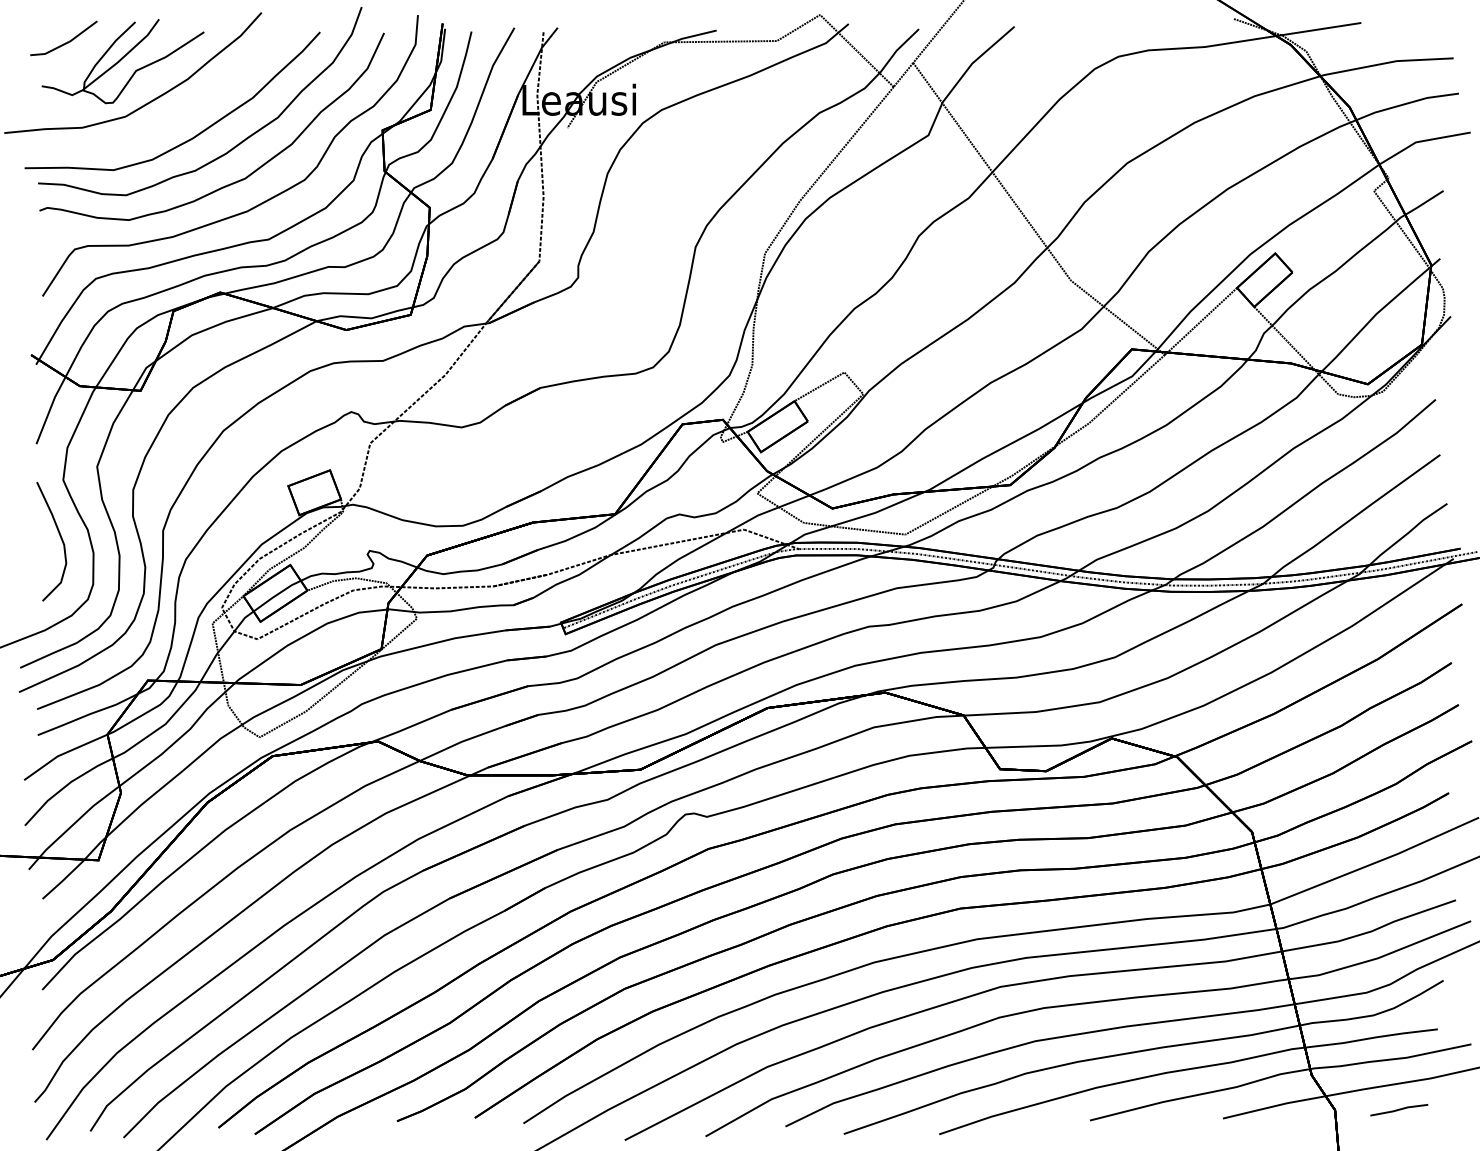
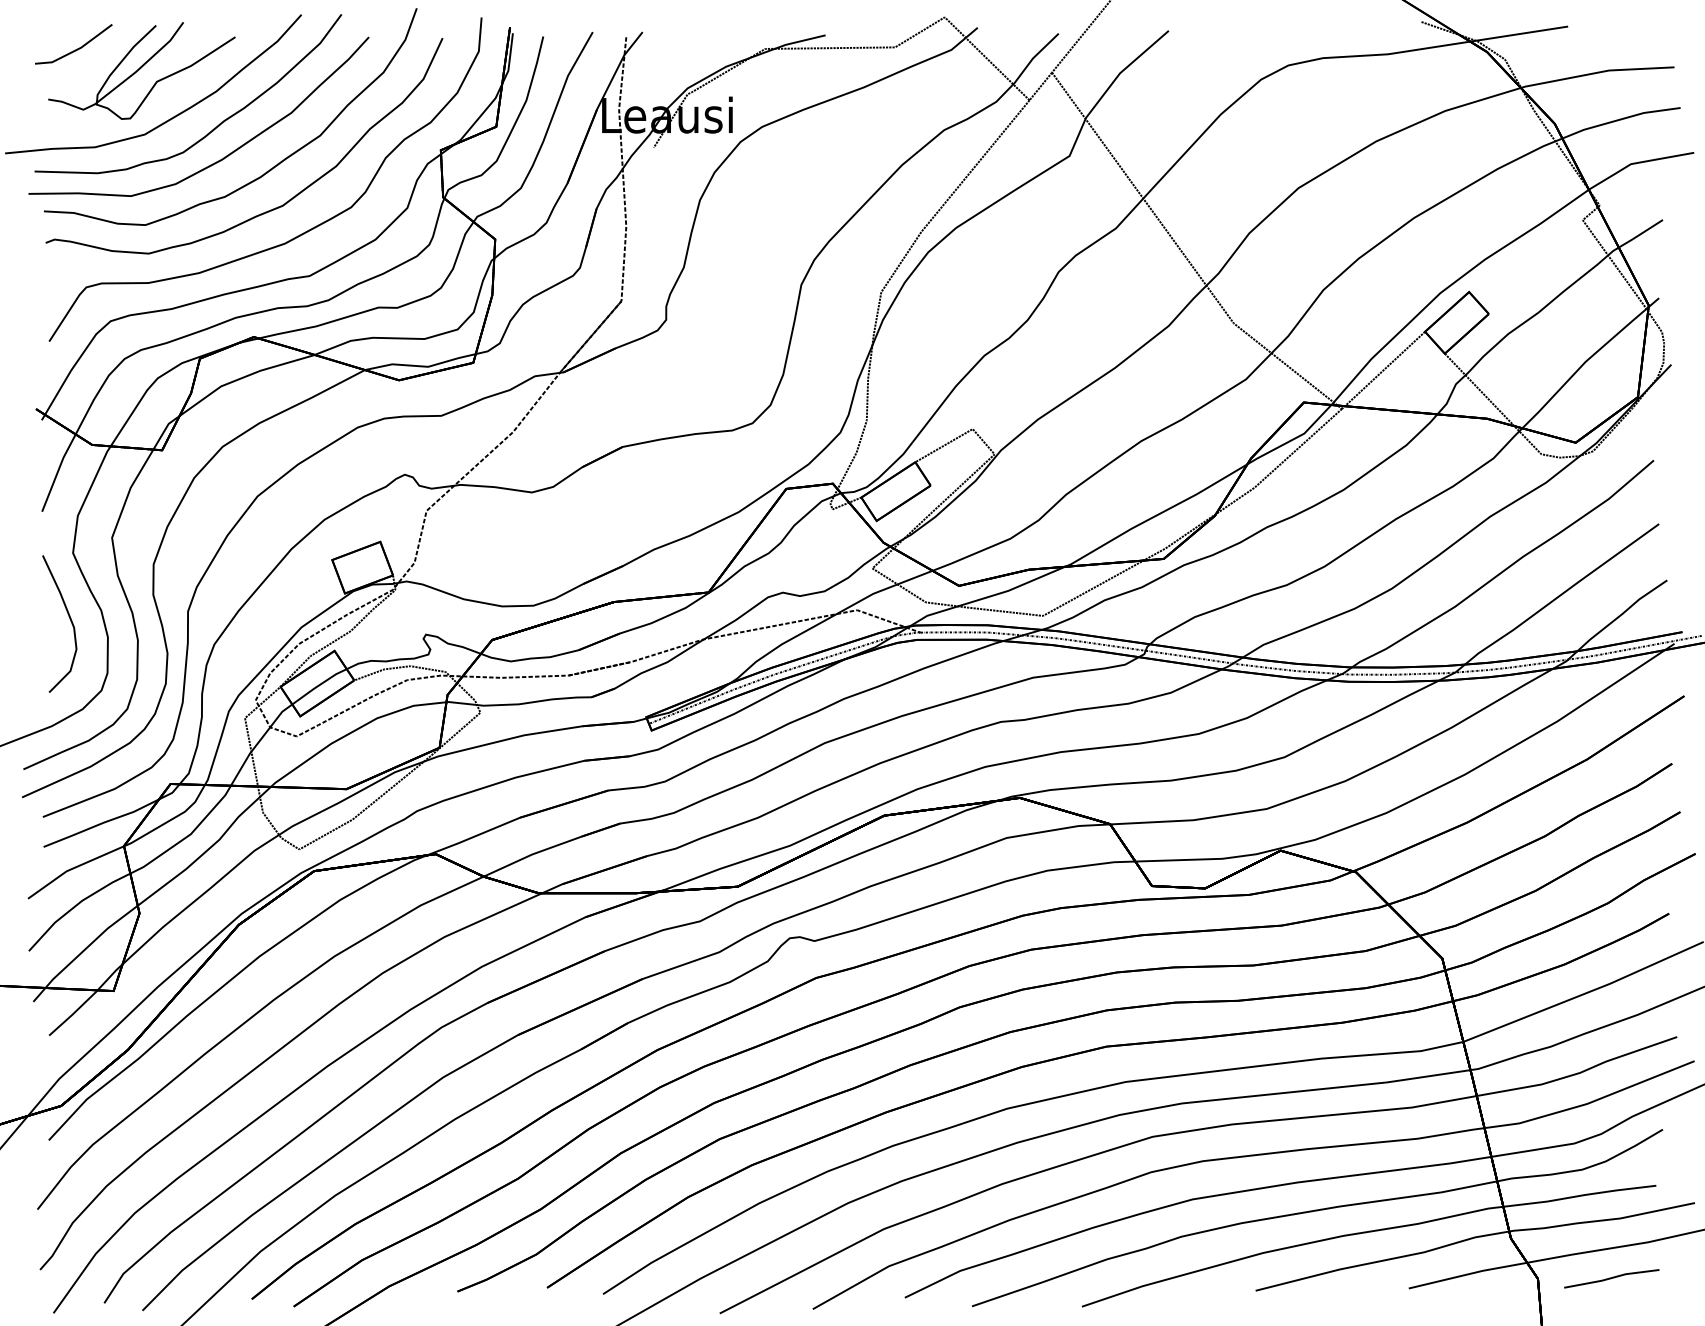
curve: (186, 110) -> (214, 127), added
part: (1398, 1109) -> (1611, 1278), size x1.43

